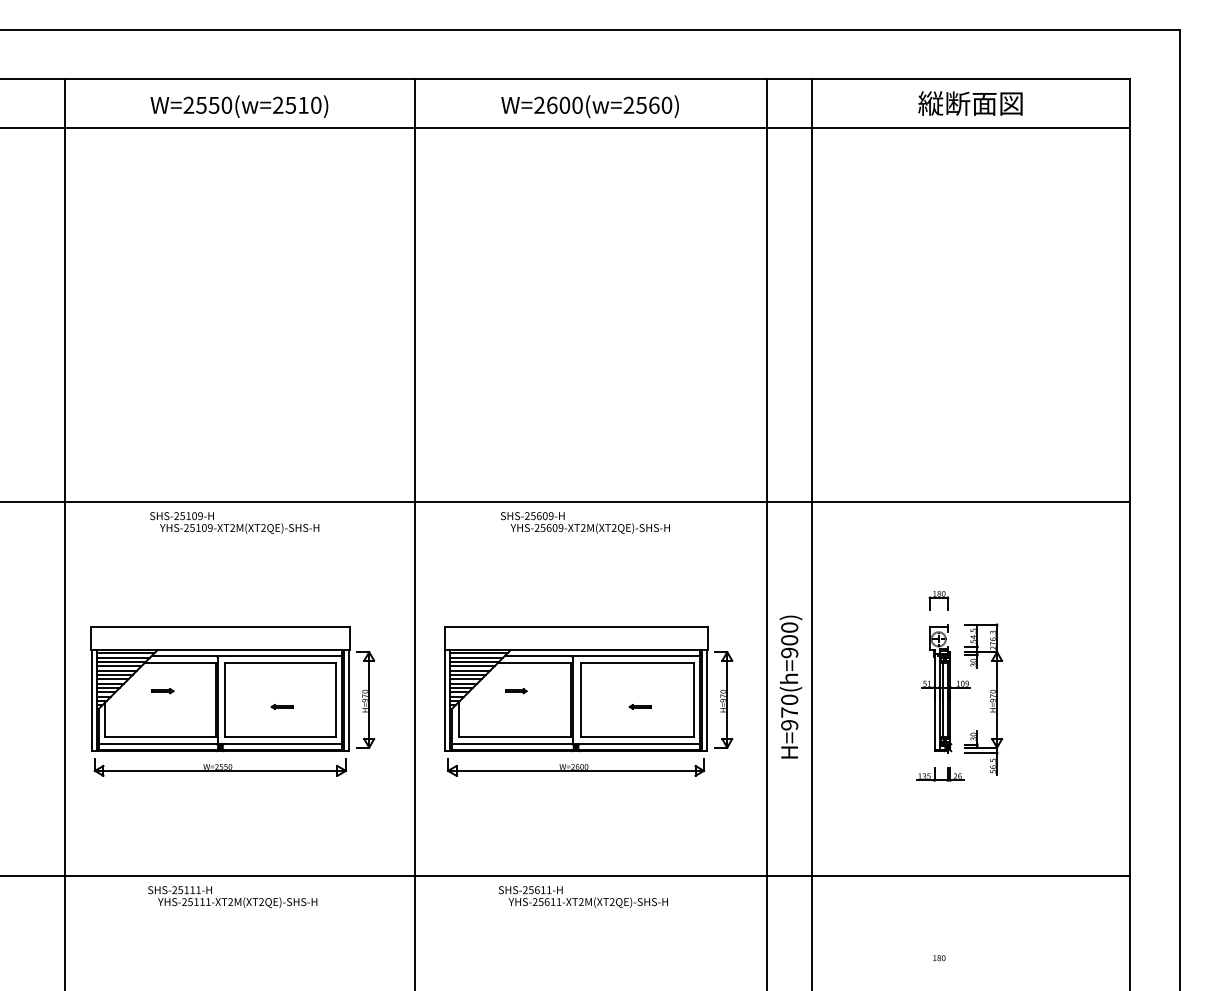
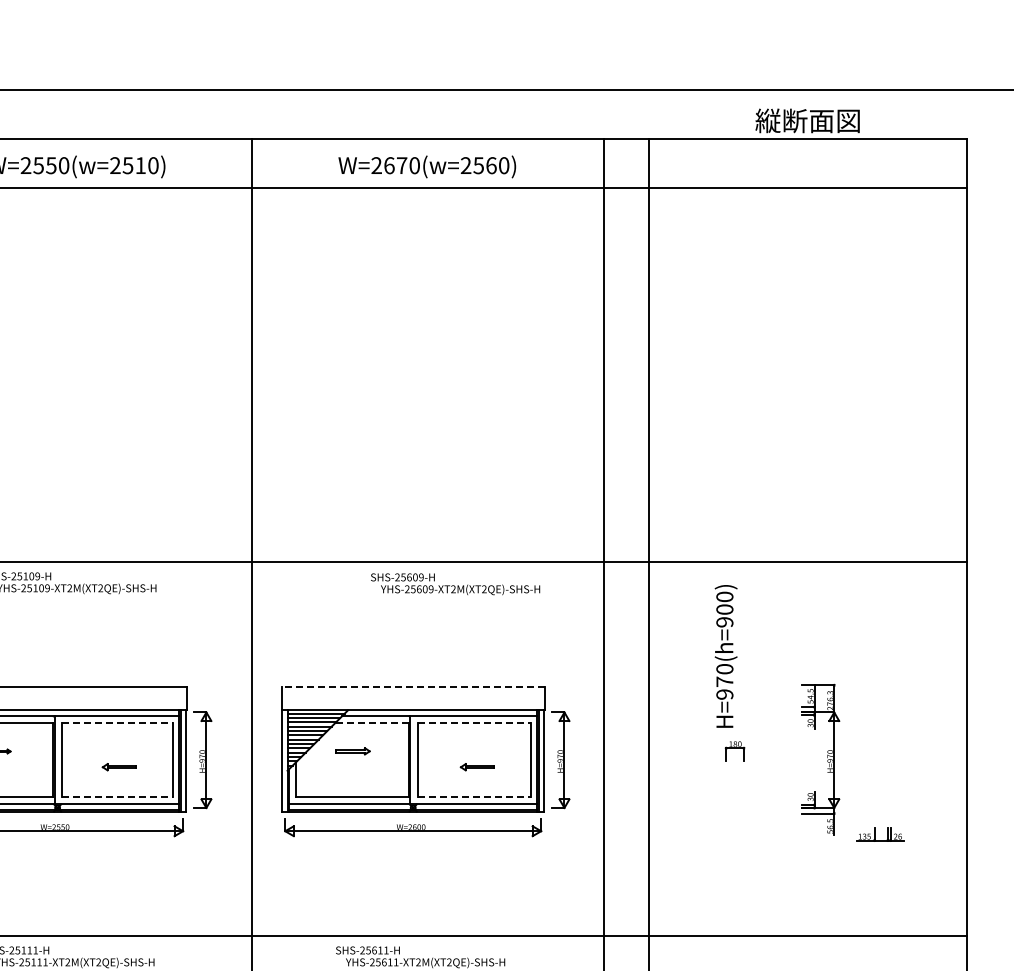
text: (970, 103) -> (807, 120), moved
text: (564, 104) -> (401, 164), W=2600(w=2560) -> W=2670(w=2560)
text: (585, 522) -> (455, 583), moved
part: (938, 600) -> (734, 750), moved
line: (576, 626) -> (413, 686), solid -> dashed
line: (280, 662) -> (117, 722), solid -> dashed
line: (534, 662) -> (371, 722), solid -> dashed
line: (637, 662) -> (474, 722), solid -> dashed
text: (790, 686) -> (725, 655), moved
part: (945, 688) -> (782, 748), removed
part: (516, 691) -> (353, 751), size x1.6
part: (281, 706) -> (118, 766), size x1.6
part: (639, 706) -> (476, 766), size x1.6
line: (280, 737) -> (117, 797), solid -> dashed
line: (637, 737) -> (474, 797), solid -> dashed
part: (940, 774) -> (880, 834), moved

